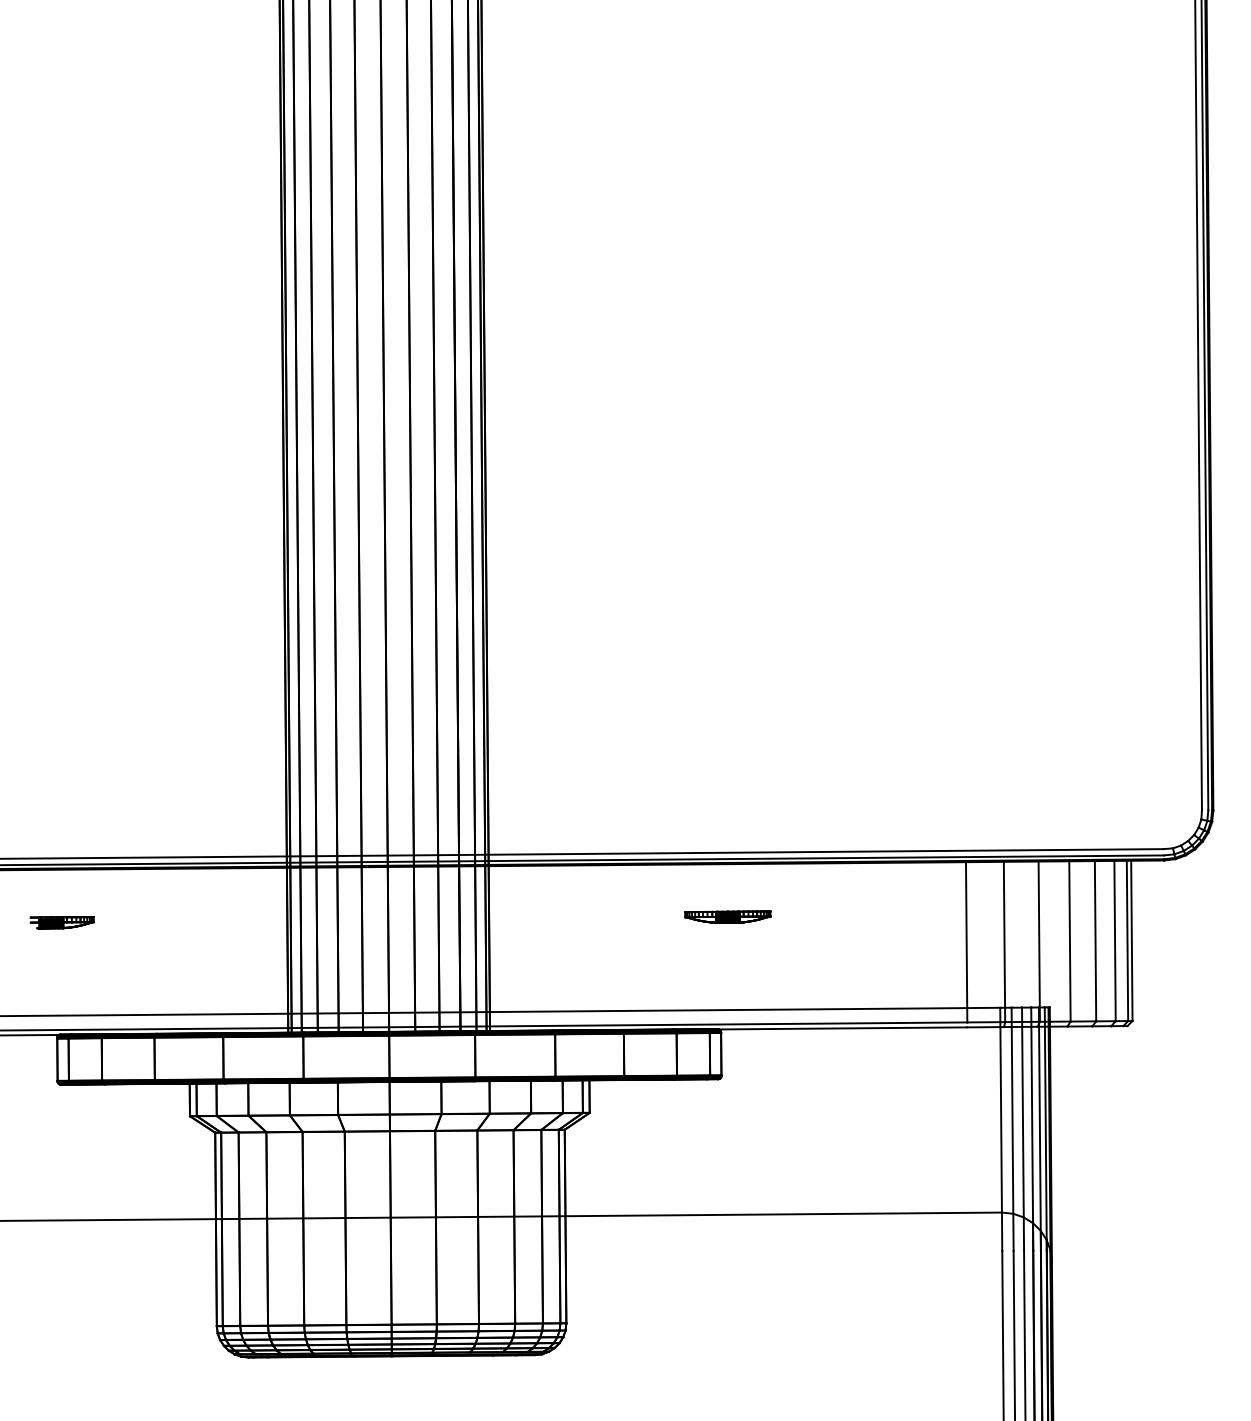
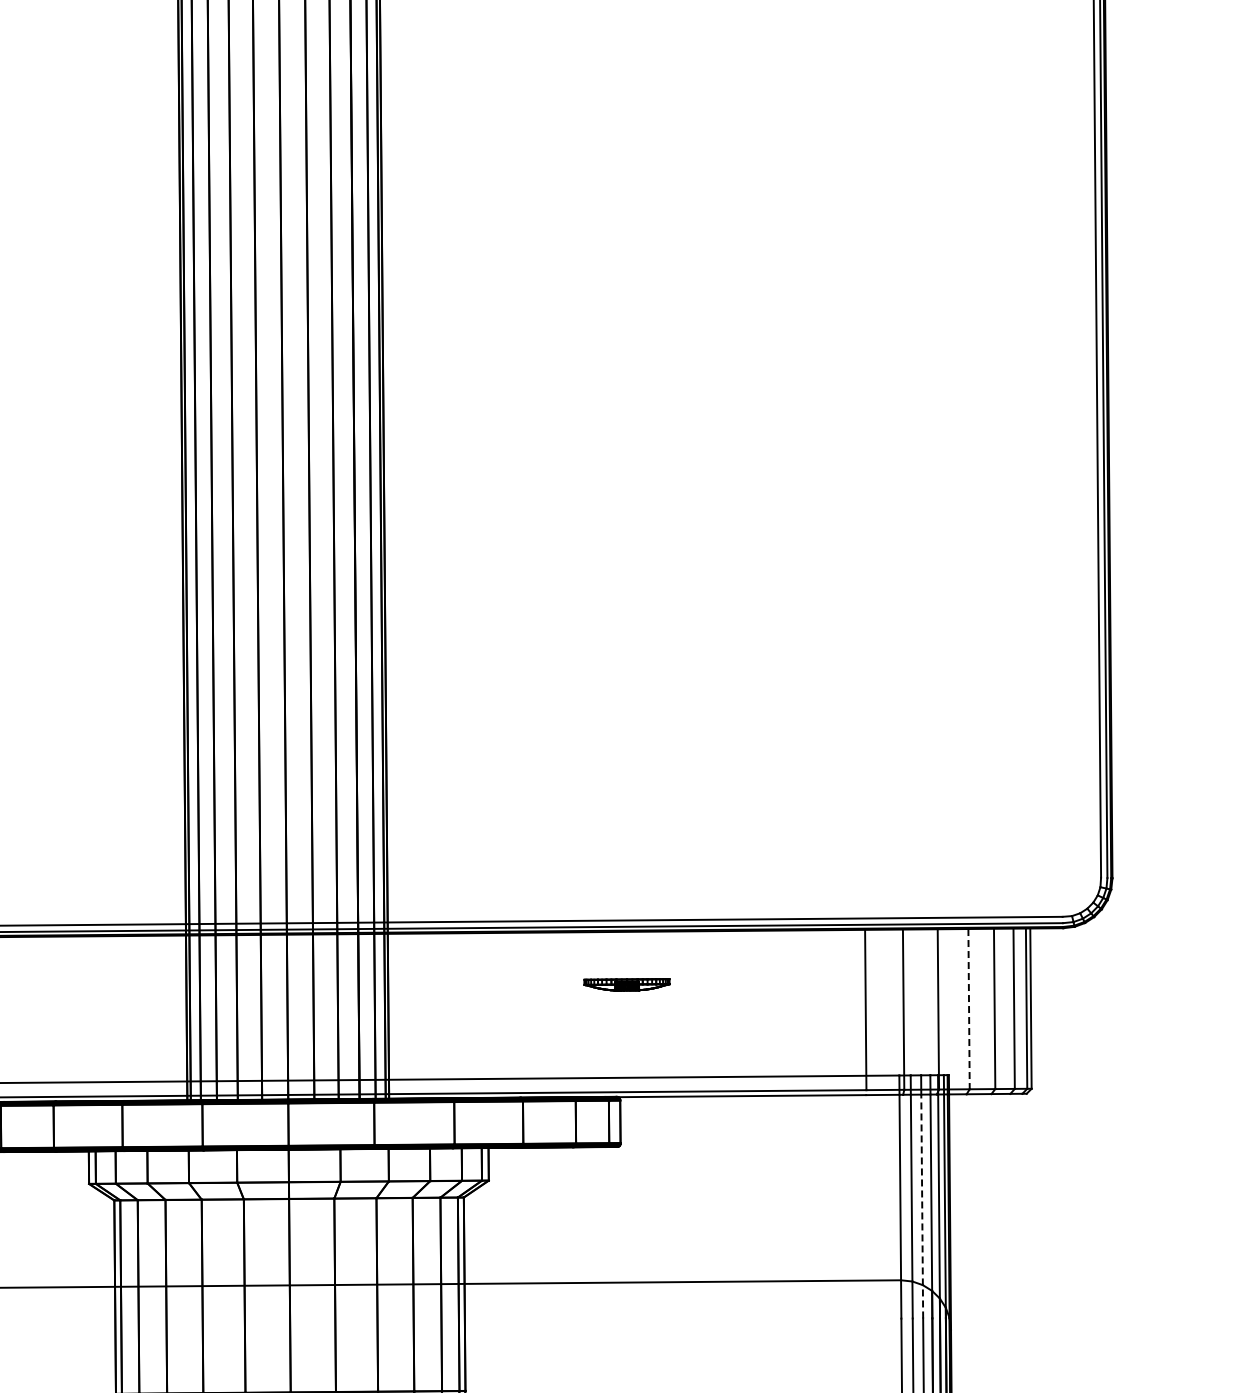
line: (1069, 941) -> (968, 1009), solid -> dashed
line: (1023, 1138) -> (922, 1206), solid -> dashed

